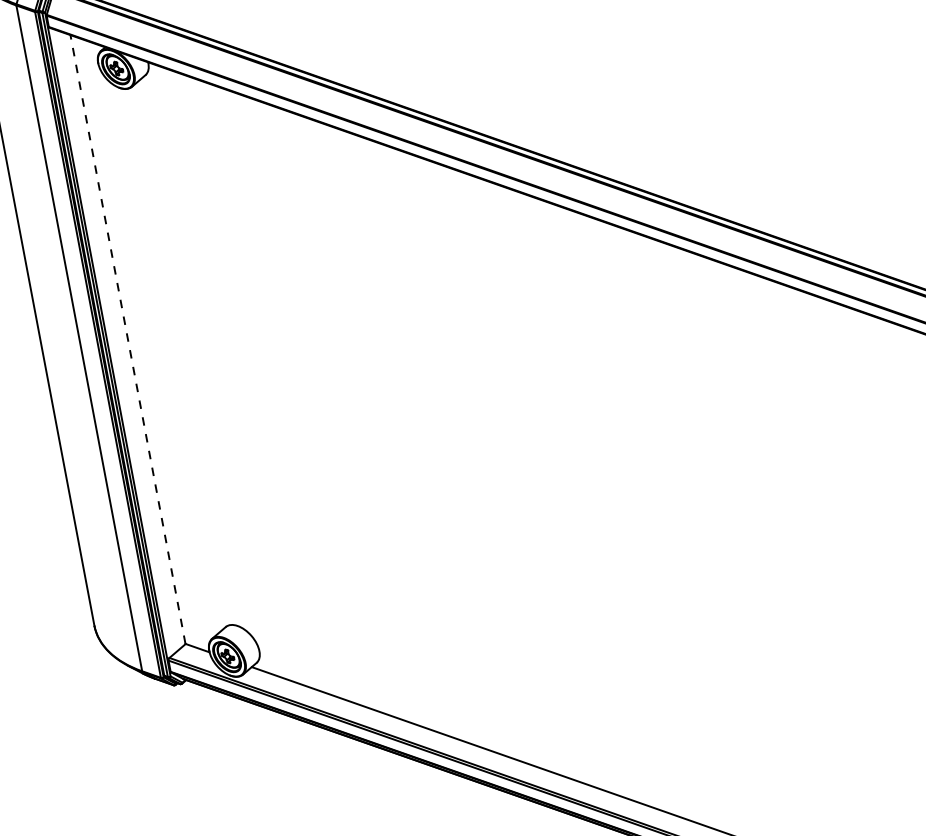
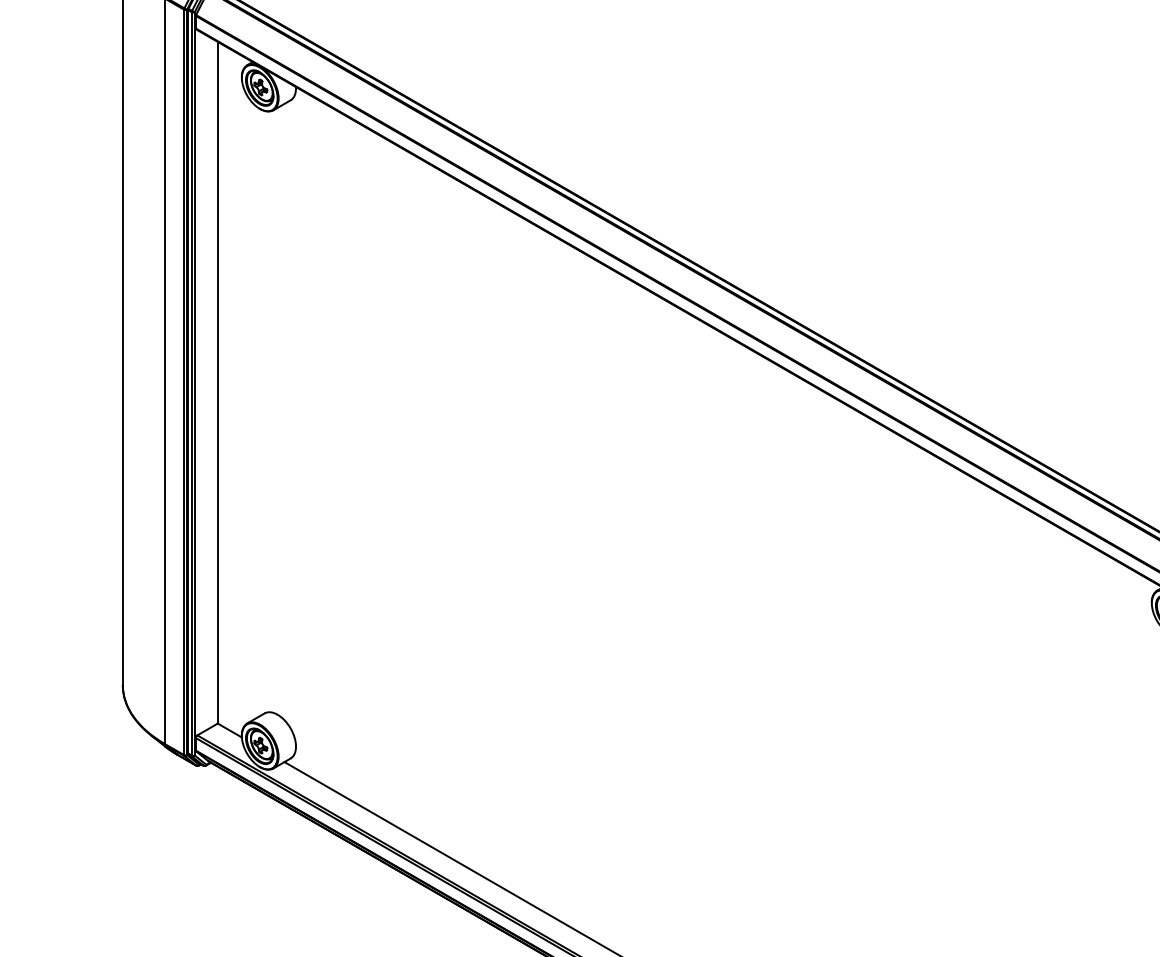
line: (127, 339) -> (217, 382), dashed -> solid

